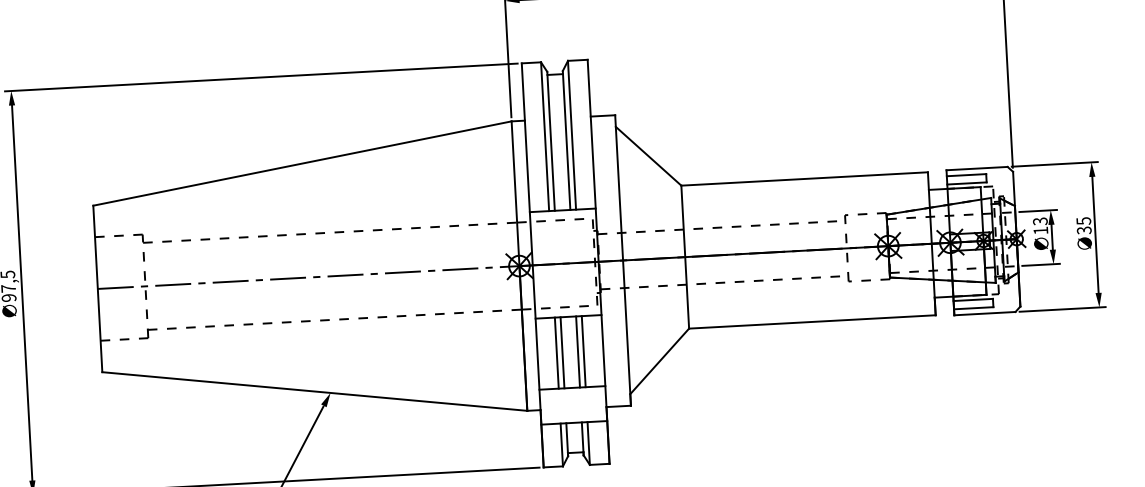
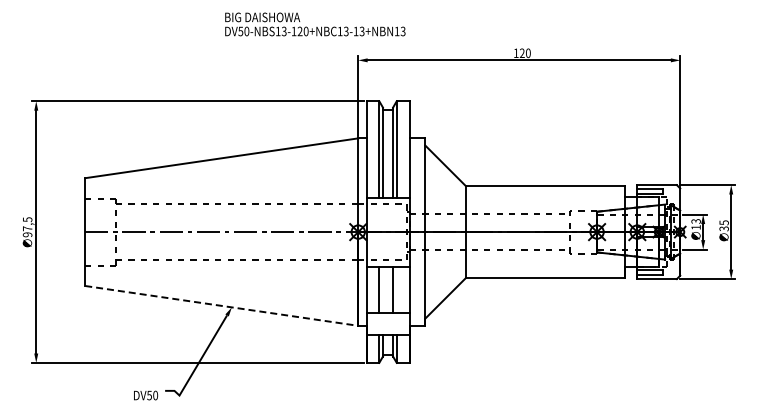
line: (583, 351) -> (396, 289), removed
line: (563, 352) -> (383, 289), removed
line: (314, 390) -> (221, 305), solid -> dashed

